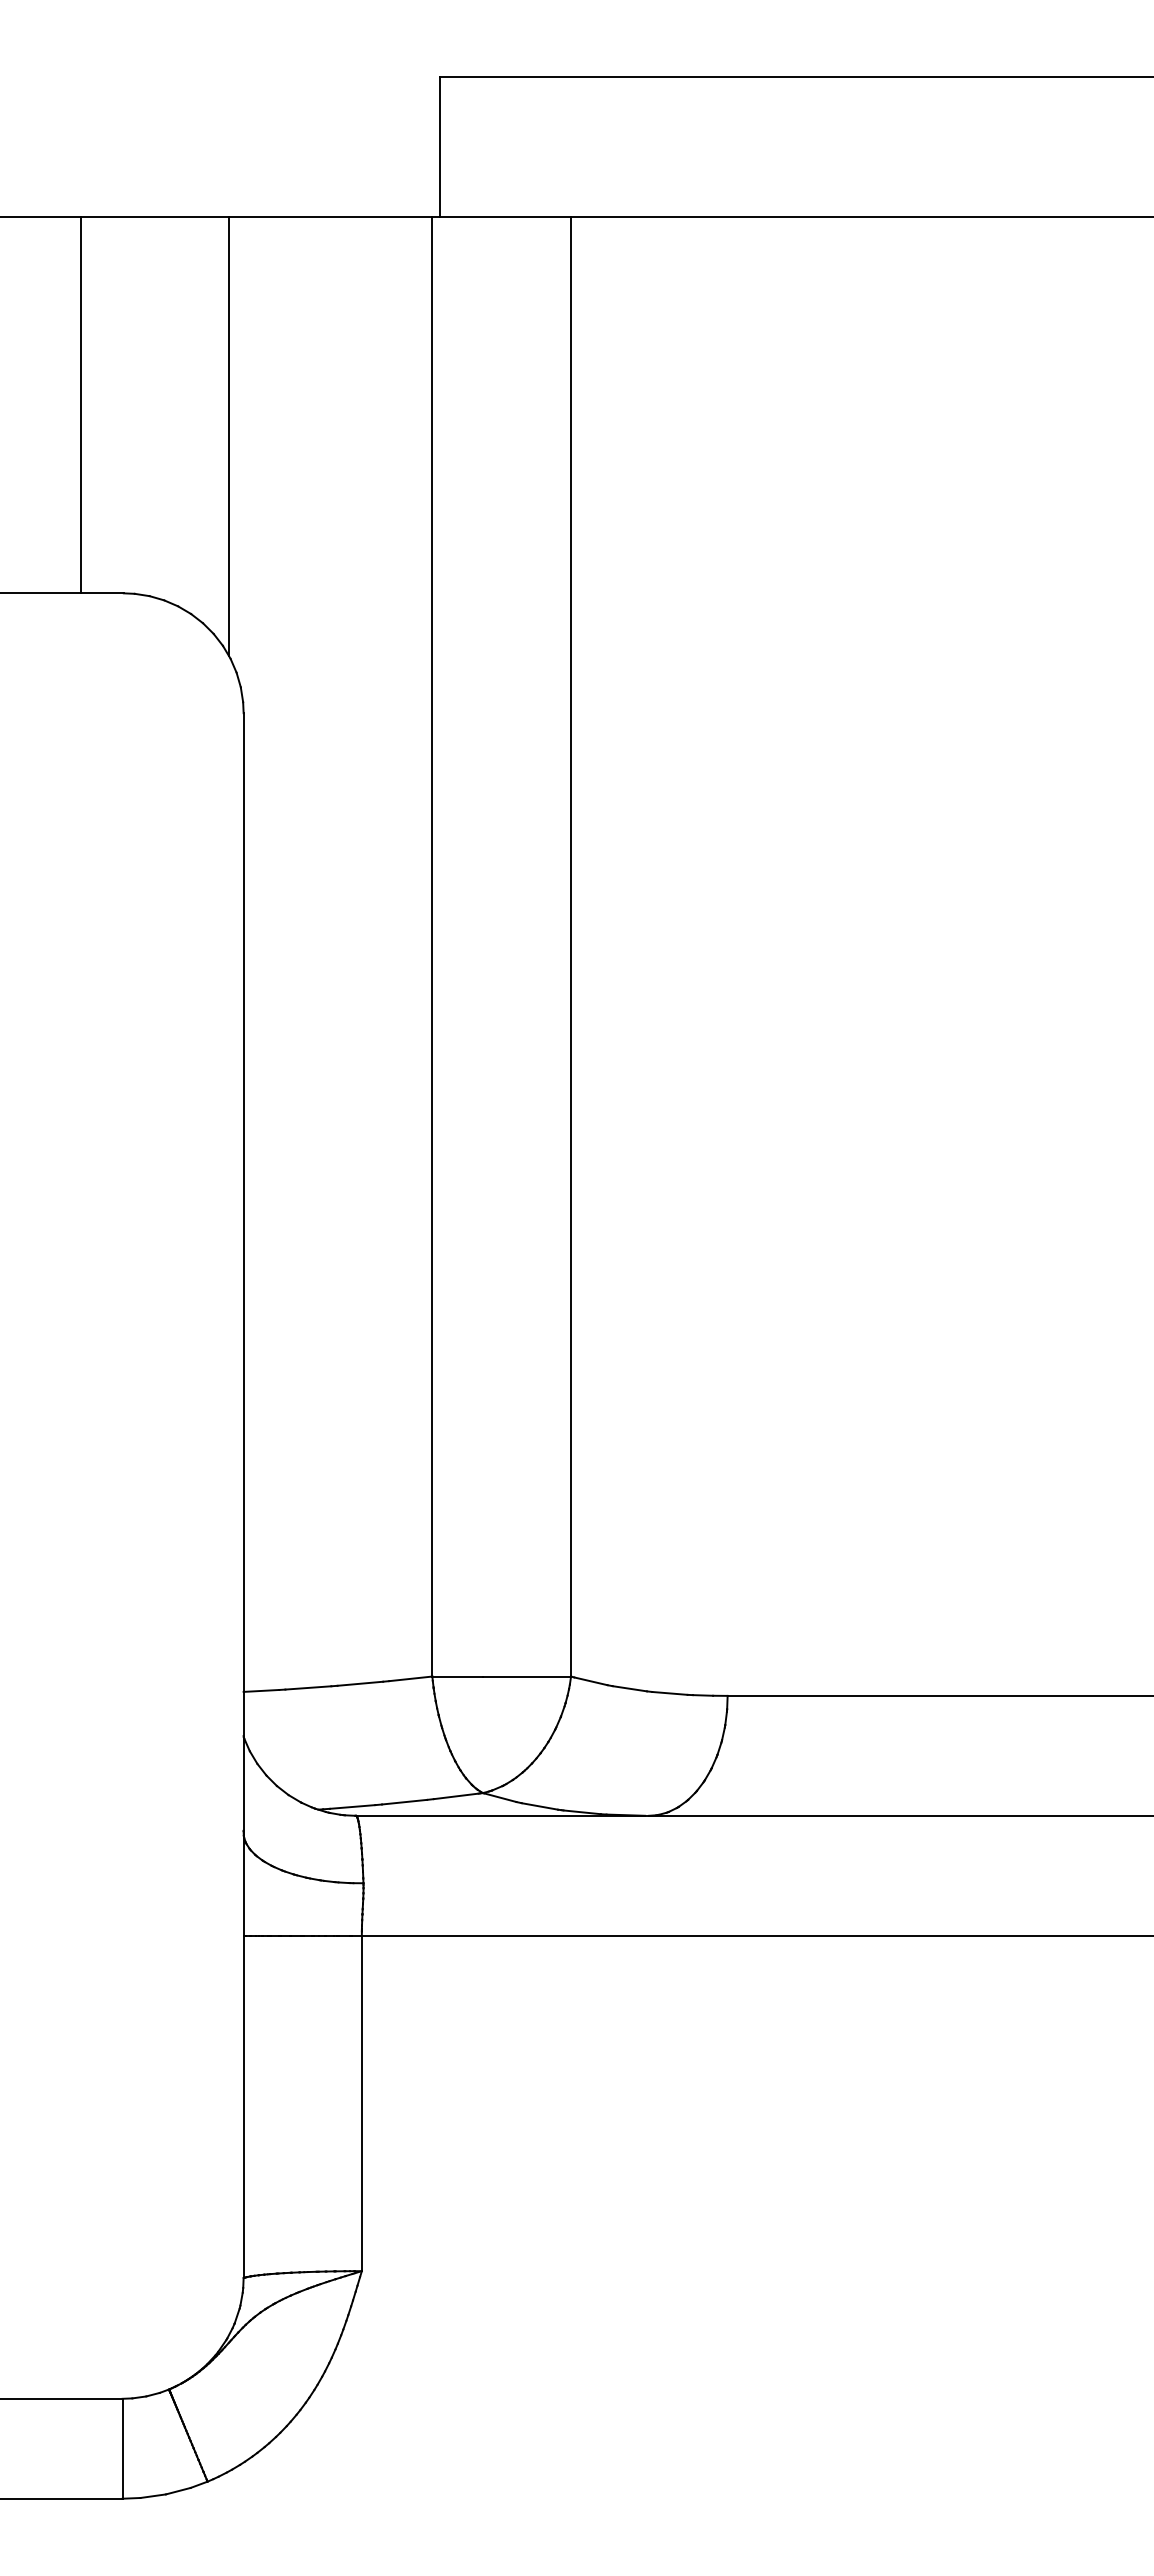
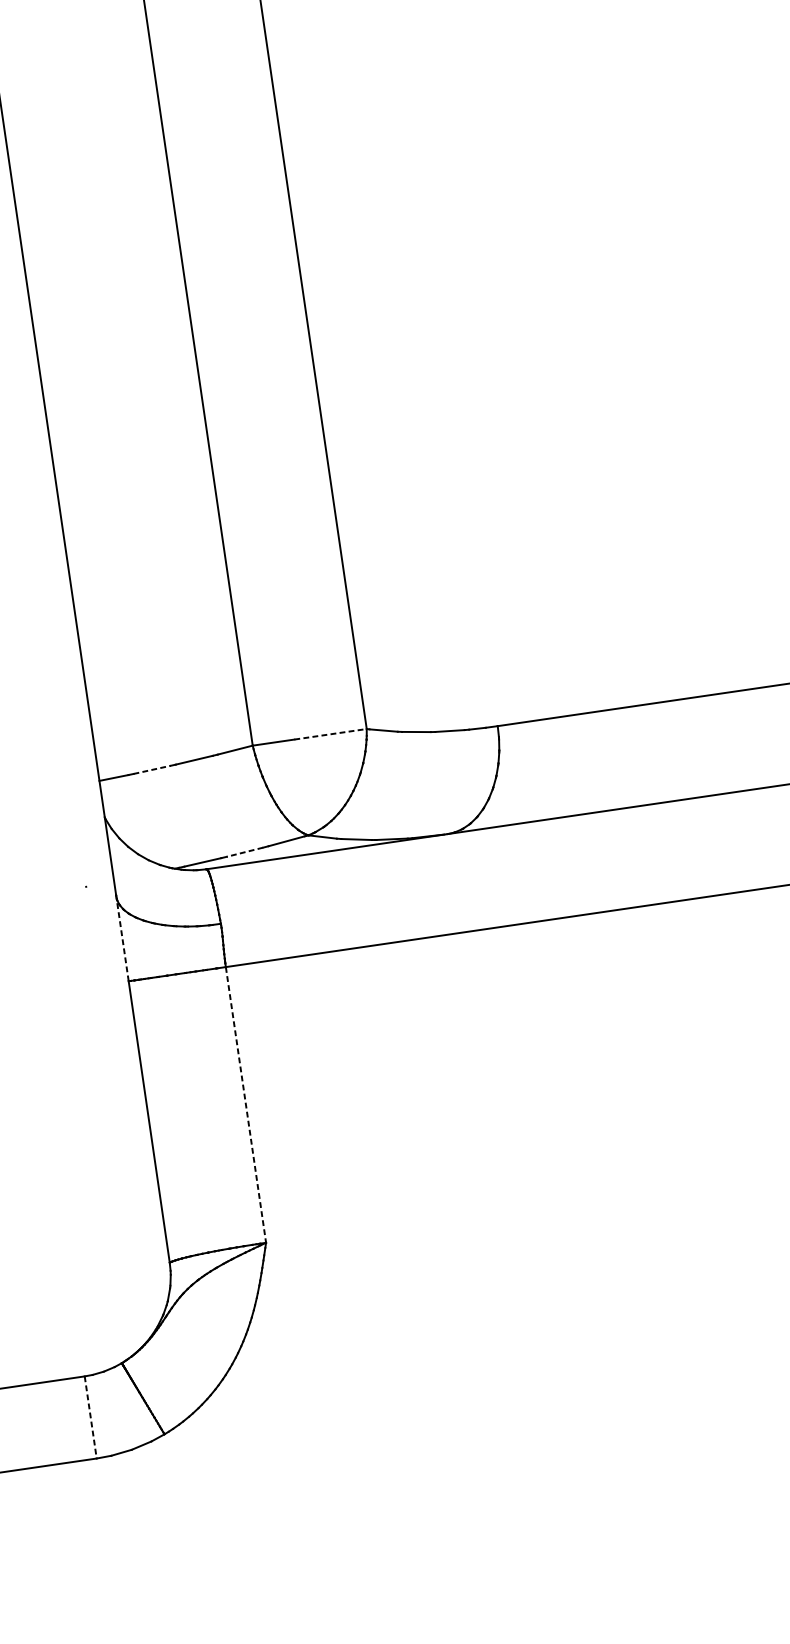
line: (527, 1676) -> (330, 734), solid -> dashed
line: (308, 1687) -> (152, 769), solid -> dashed
line: (404, 1802) -> (244, 852), solid -> dashed
line: (243, 1882) -> (122, 937), solid -> dashed
line: (361, 2103) -> (245, 1105), solid -> dashed
line: (122, 2448) -> (90, 1417), solid -> dashed

